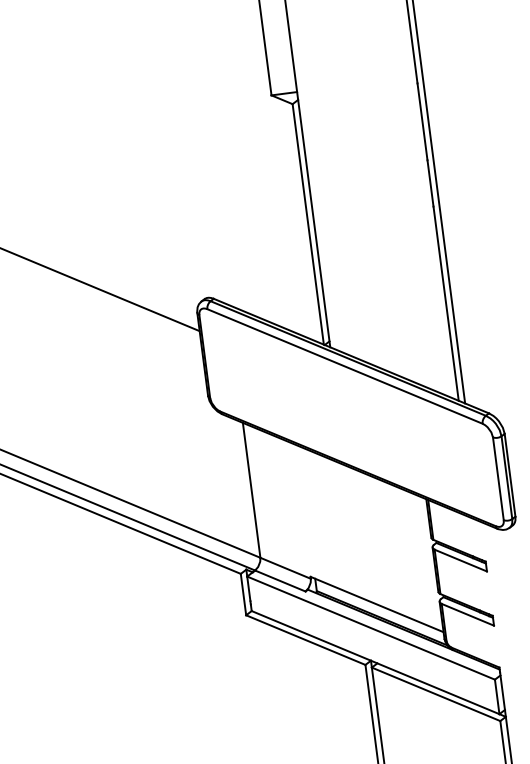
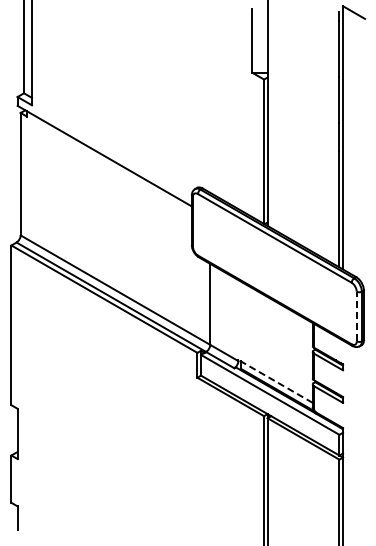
line: (497, 478) -> (356, 316), solid -> dashed
line: (376, 604) -> (275, 381), solid -> dashed

